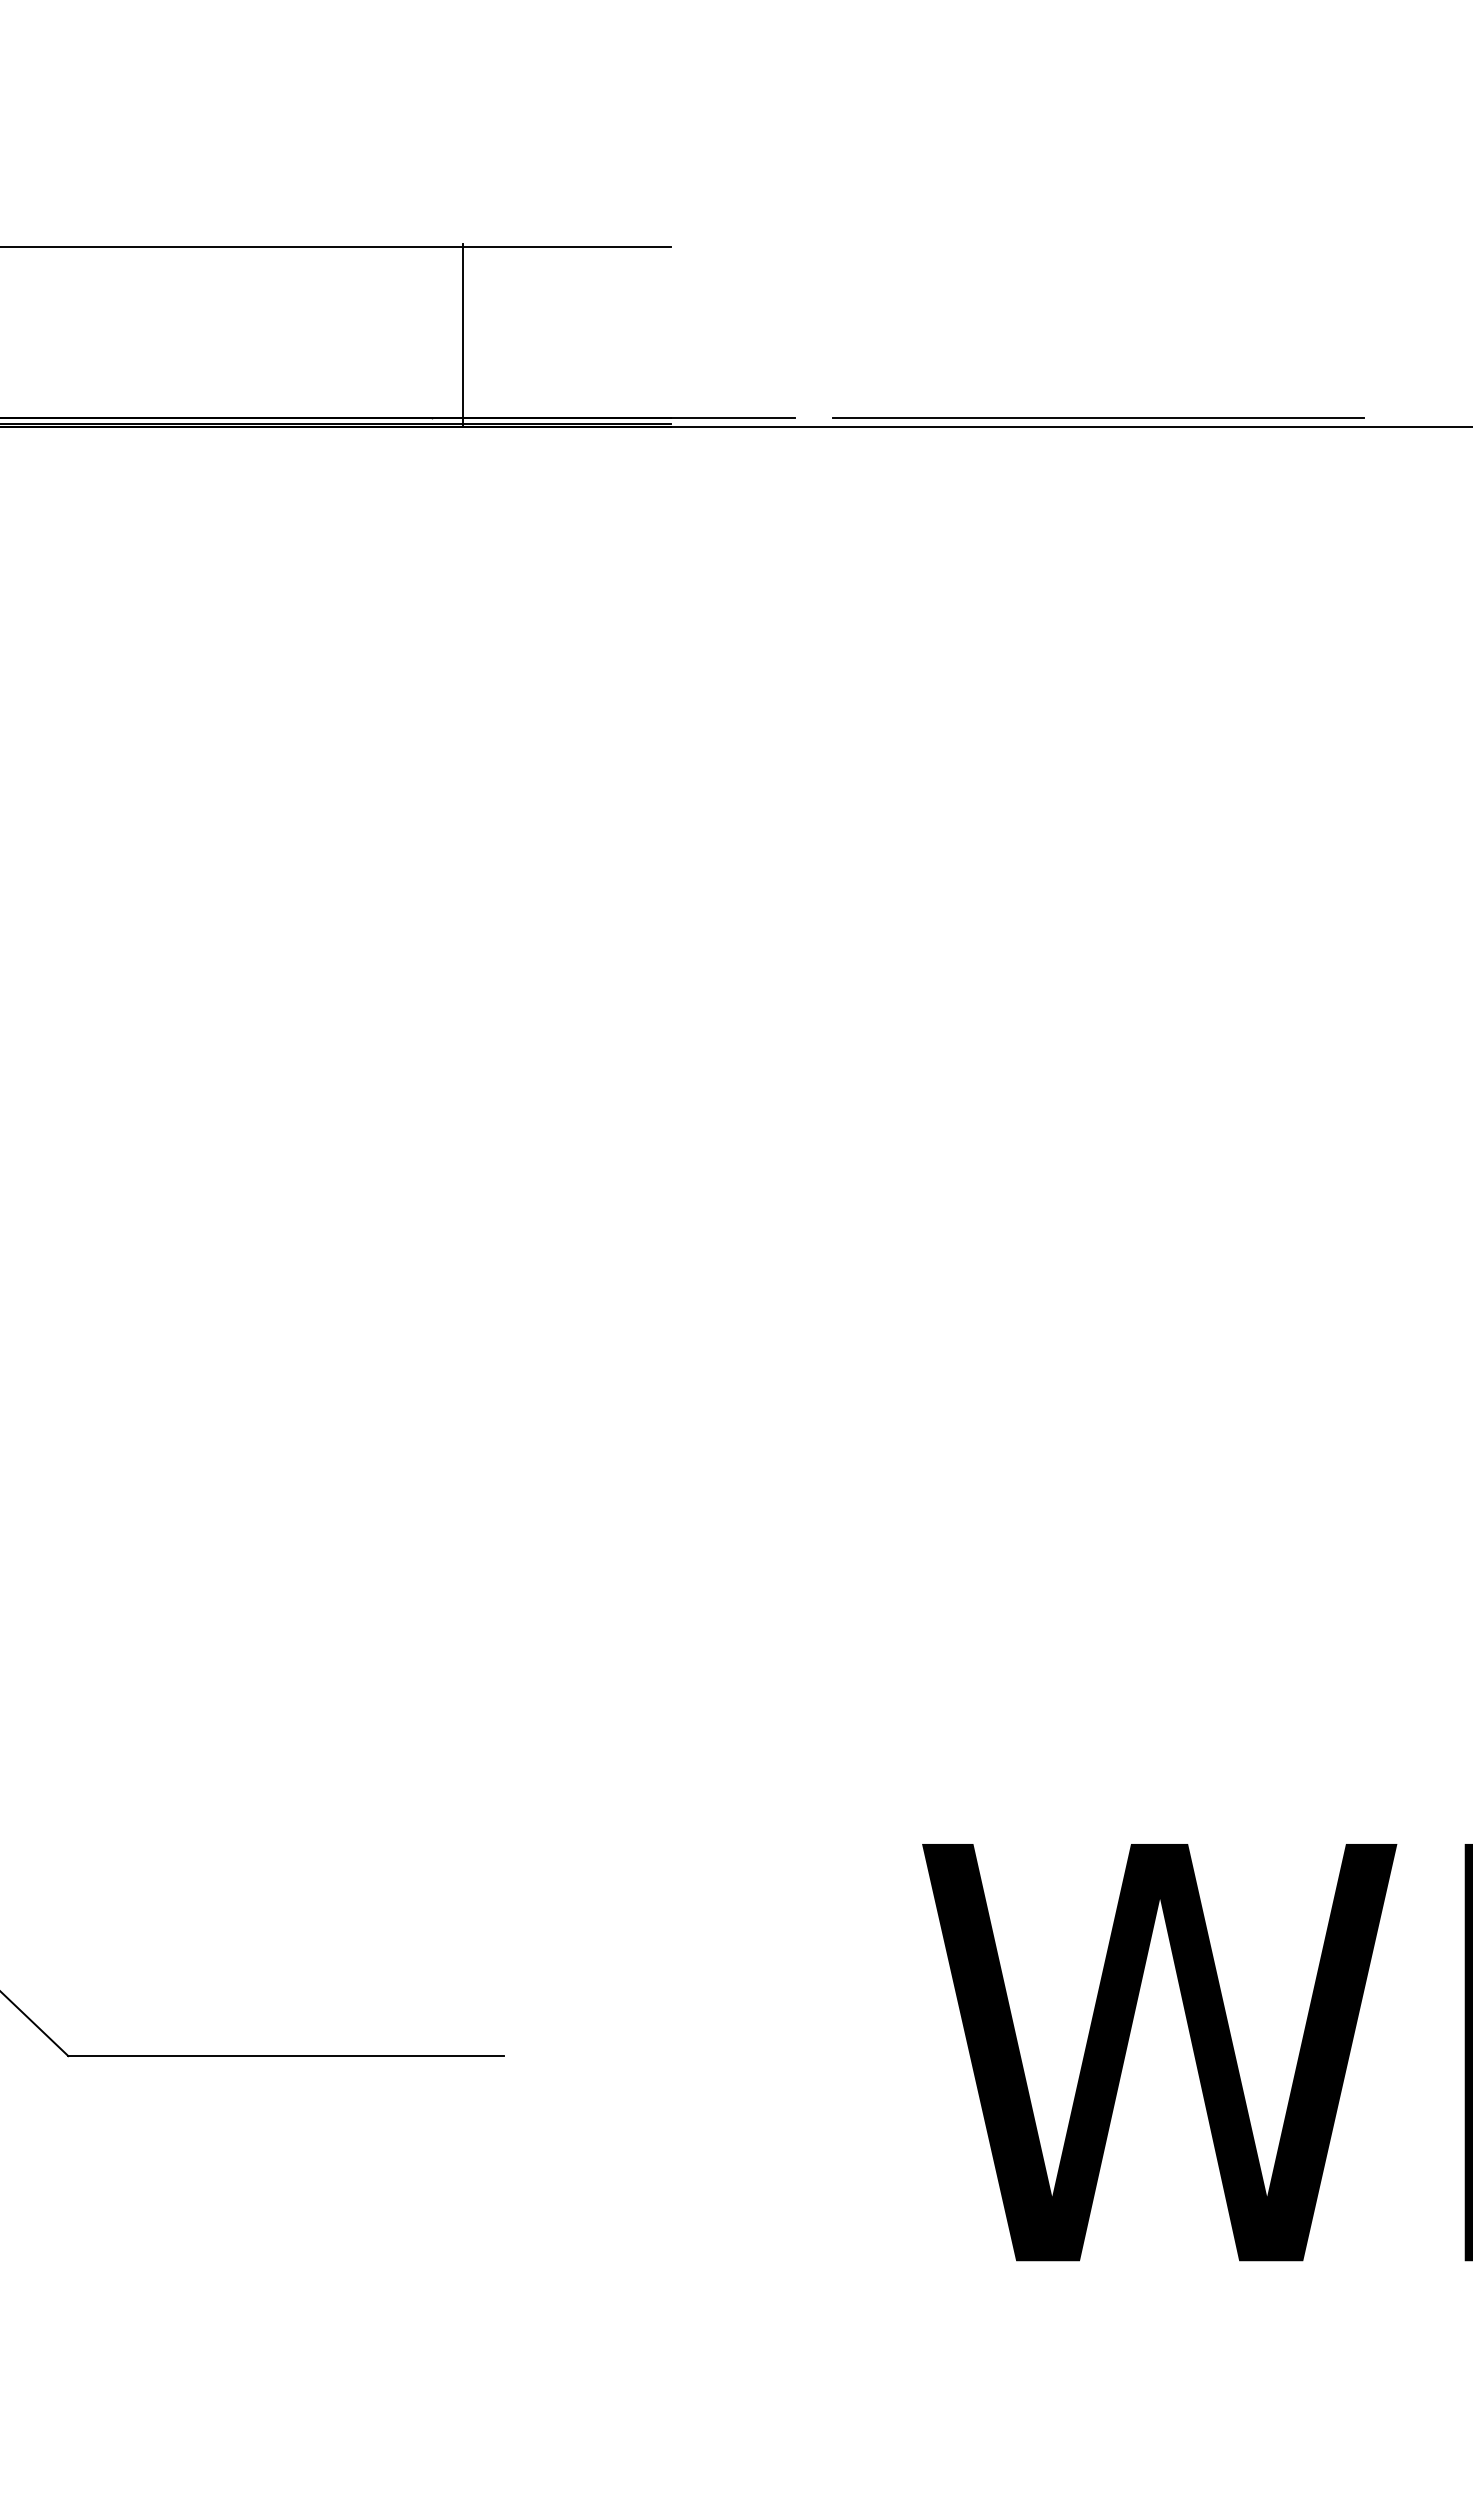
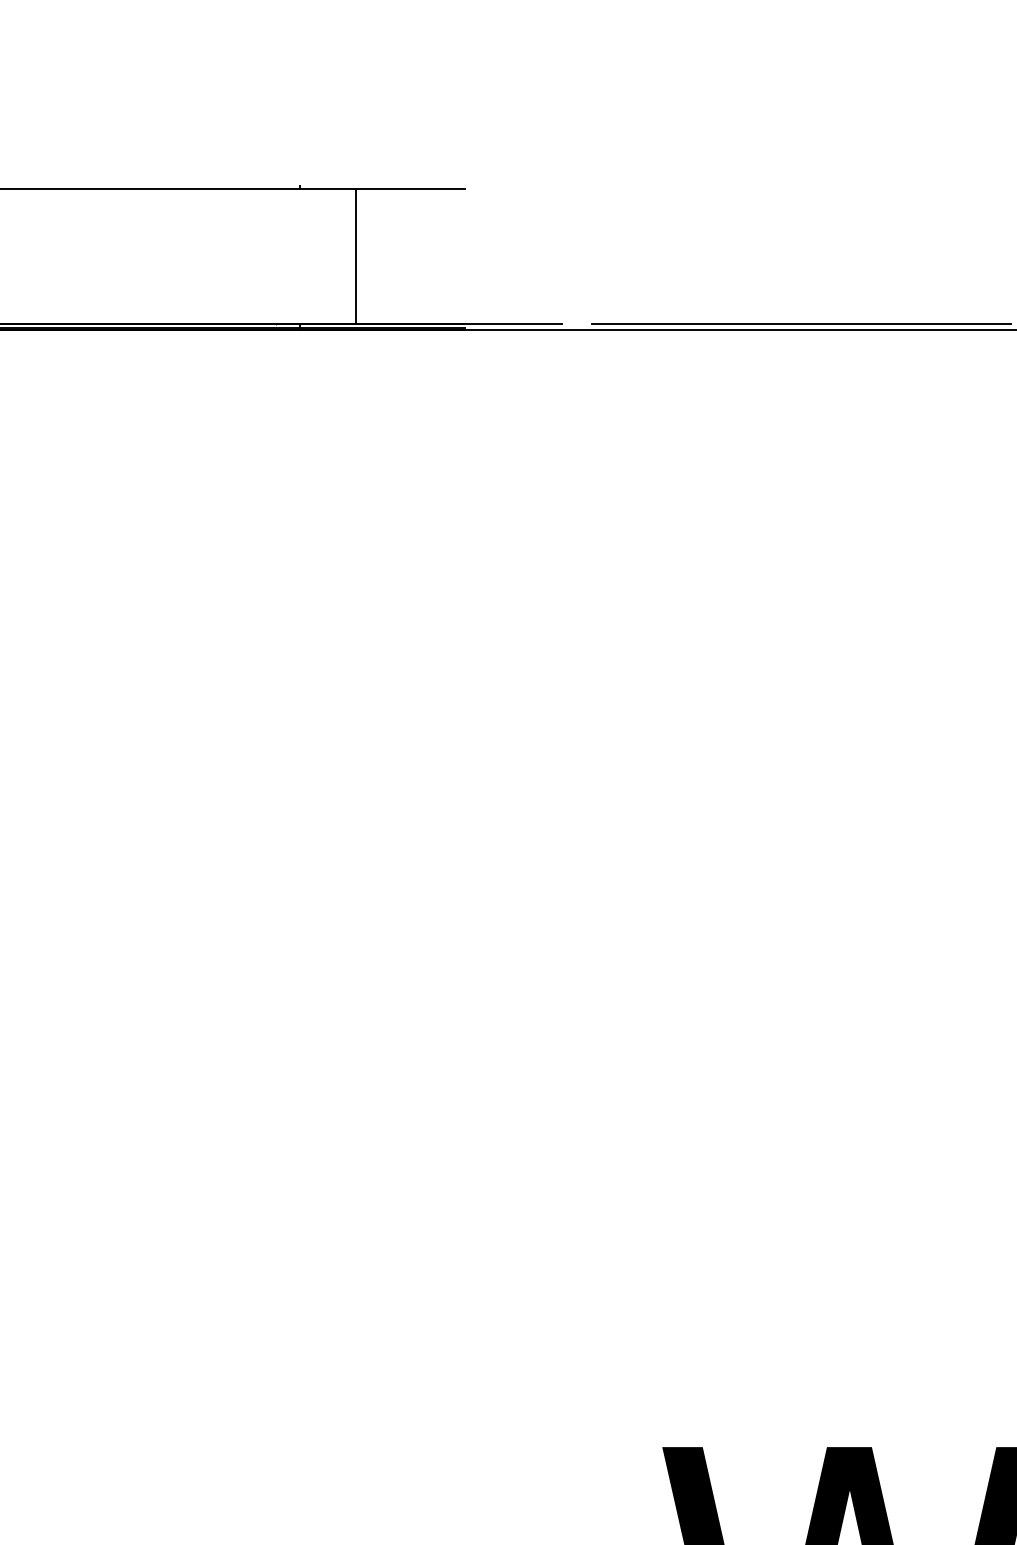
line: (462, 332) -> (356, 256), moved

